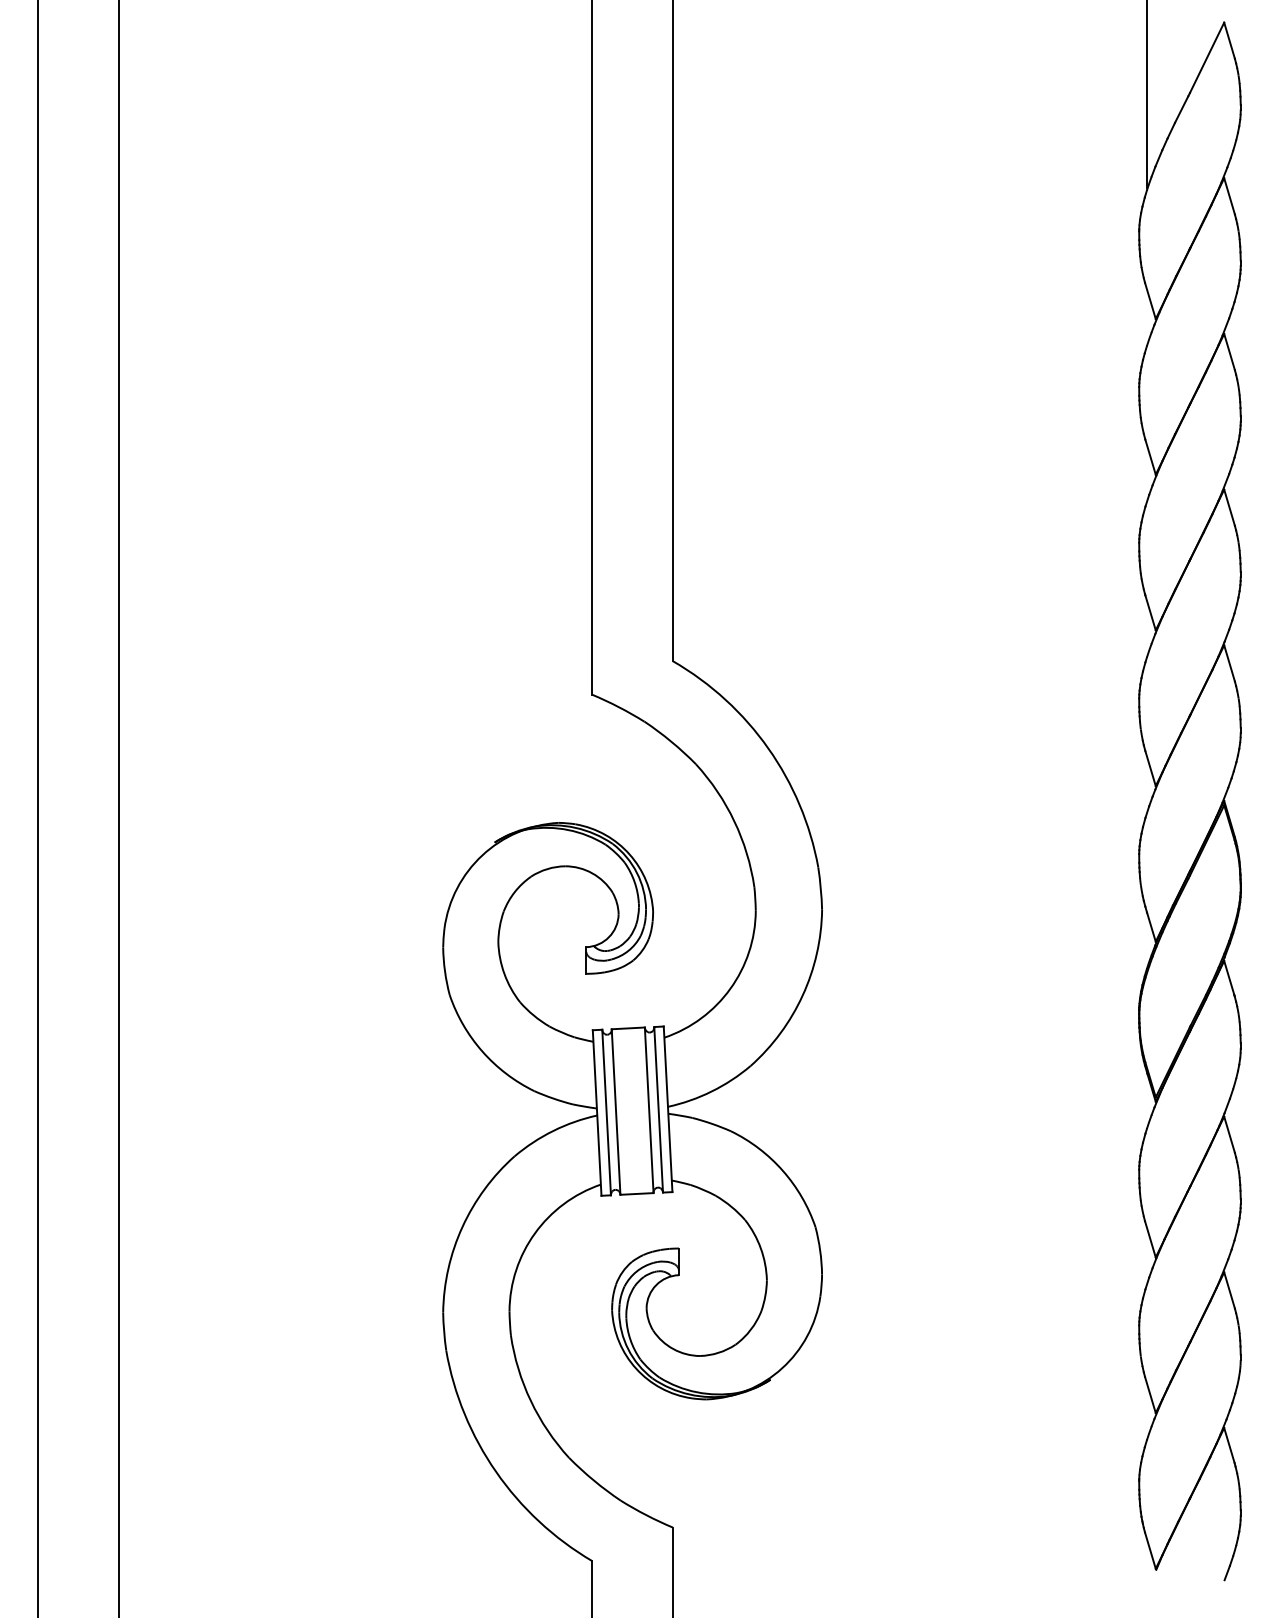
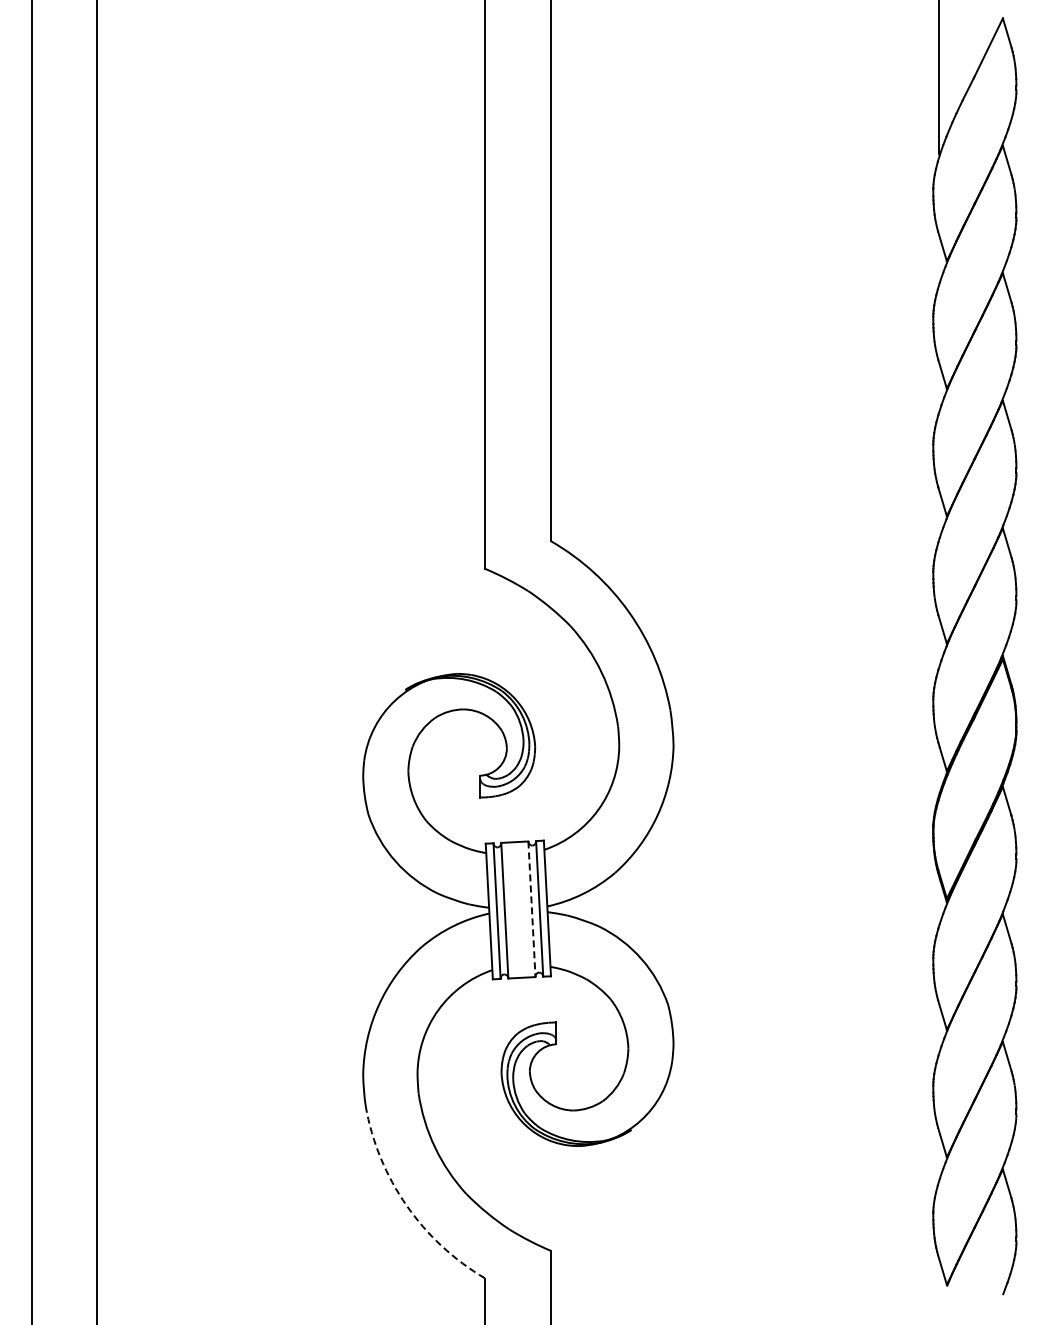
line: (648, 1110) -> (531, 909), solid -> dashed
arc: (496, 1471) -> (406, 1205), solid -> dashed

